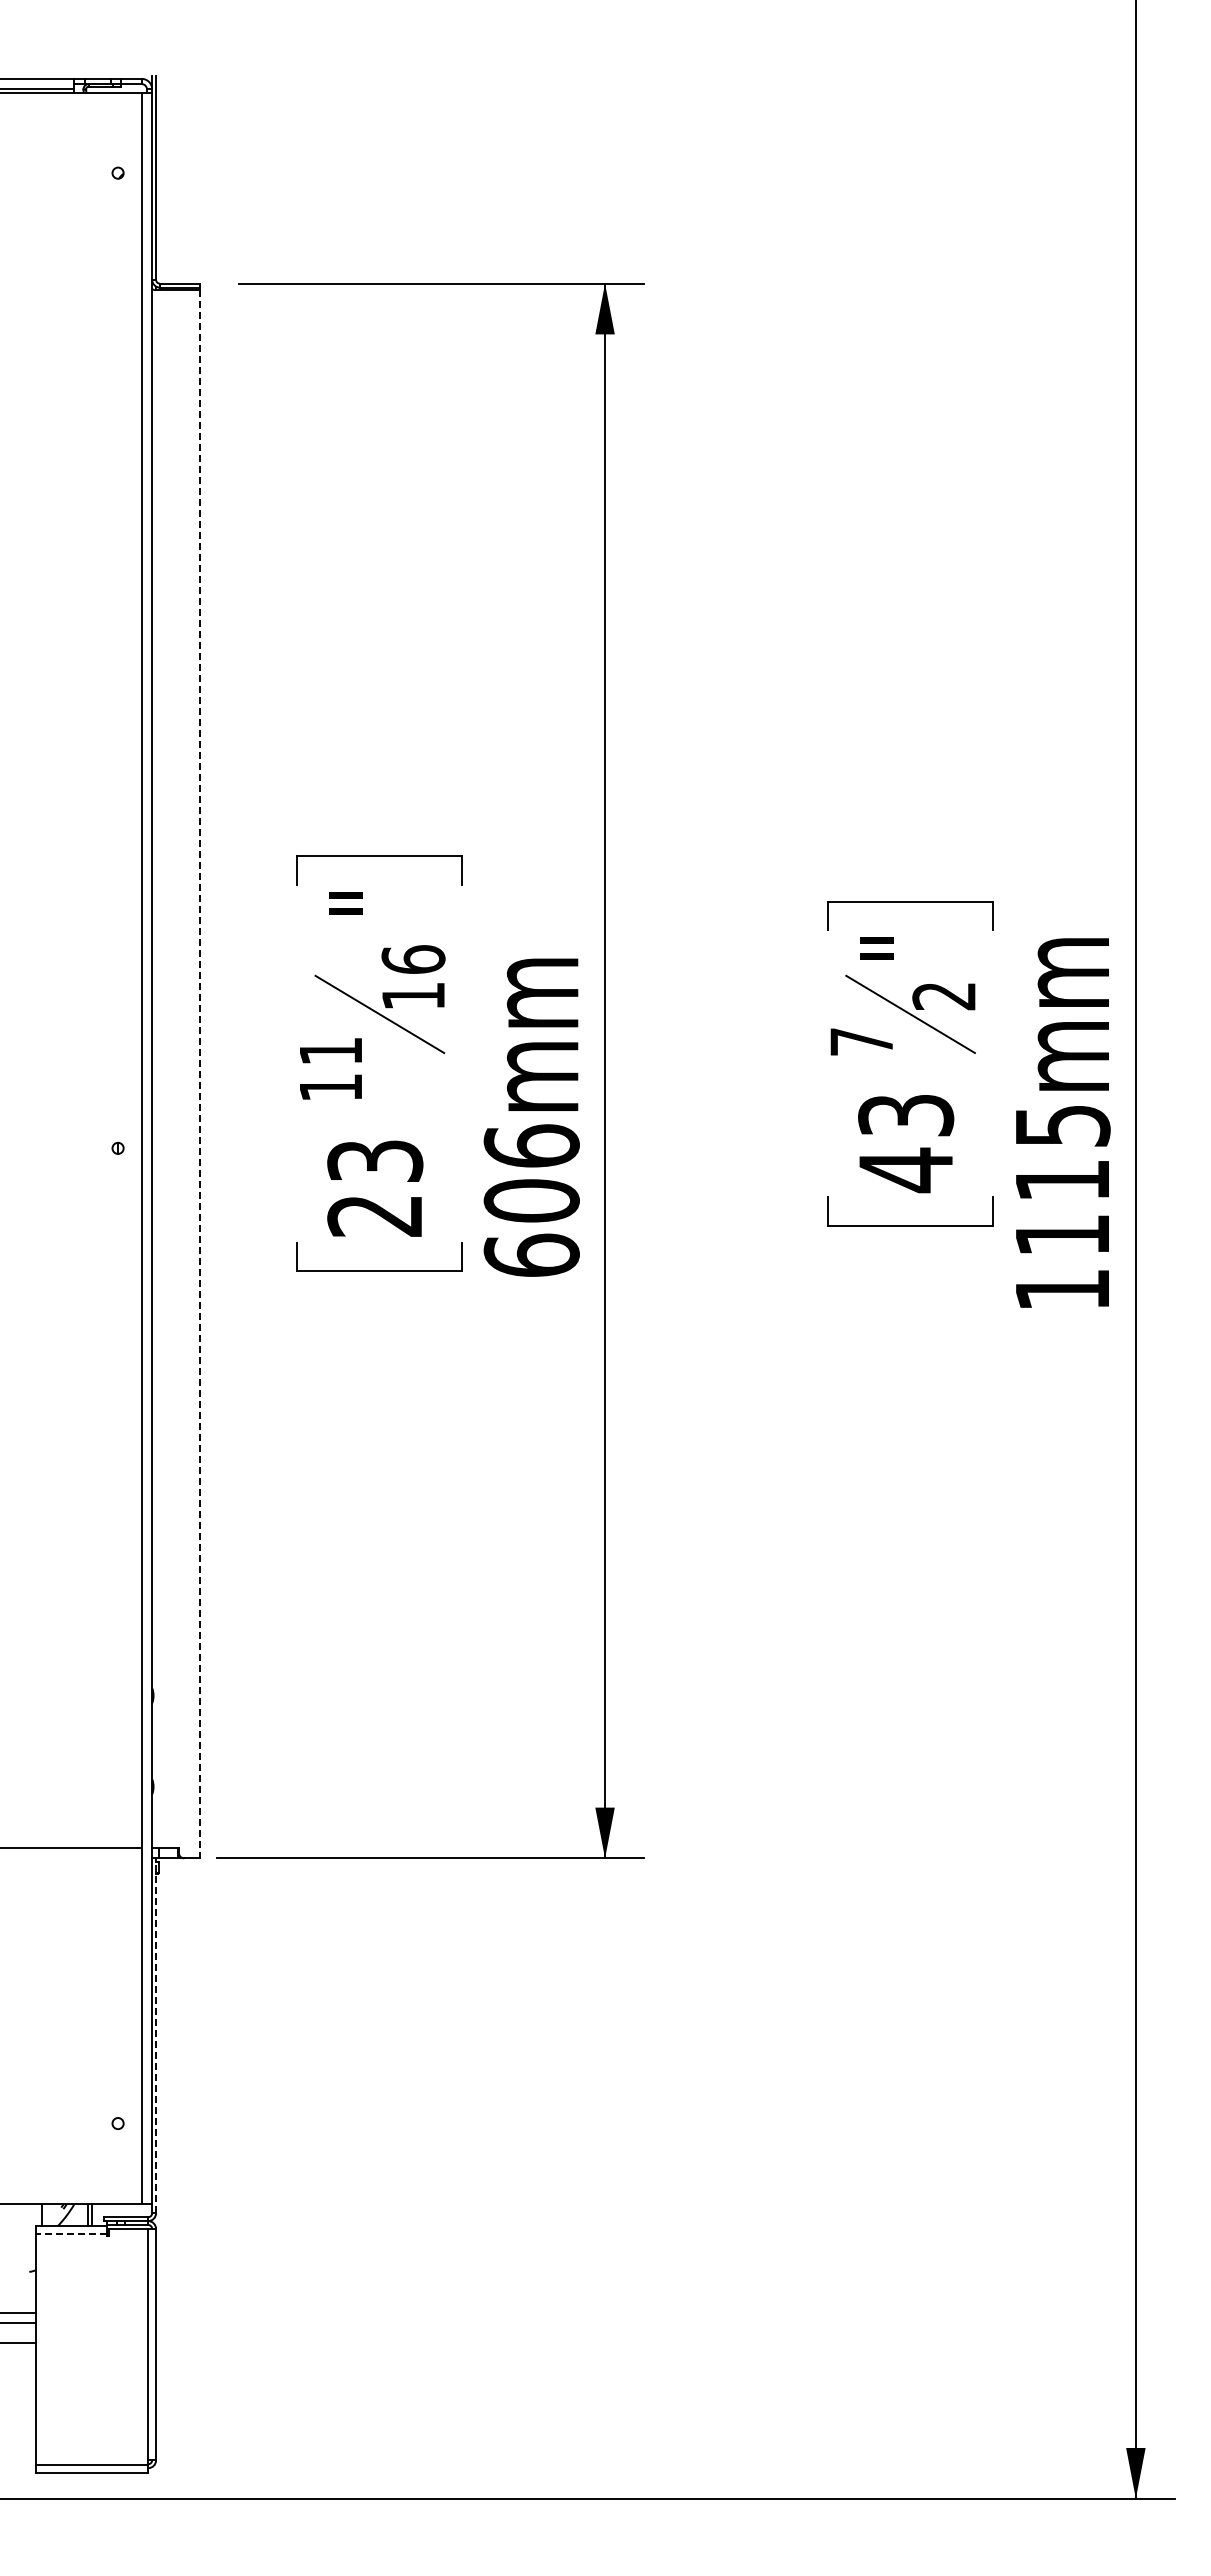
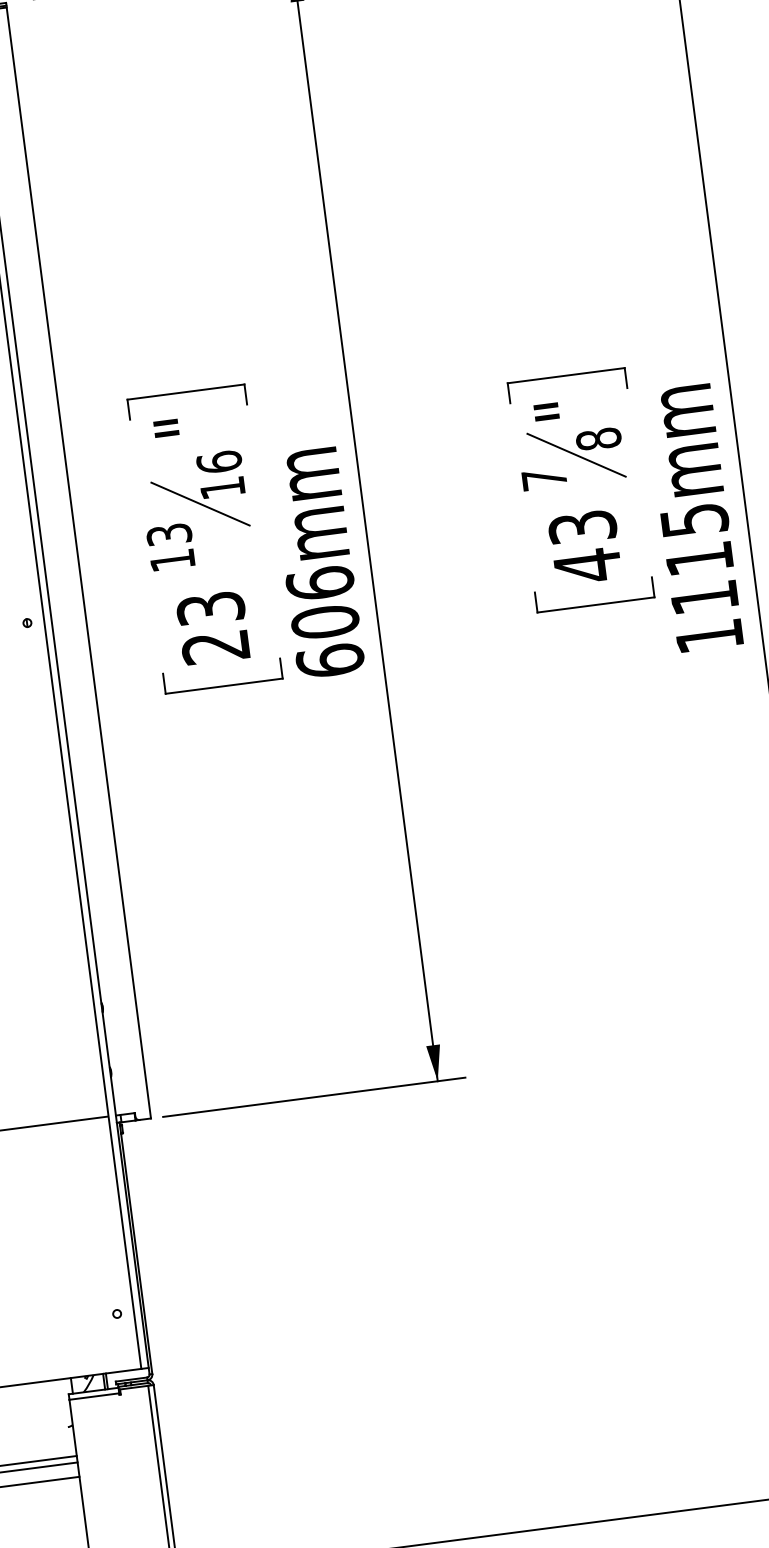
text: (944, 995) -> (598, 438), 2 -> 8
text: (330, 1051) -> (169, 534), 11 -> 13
line: (200, 1074) -> (79, 563), dashed -> solid
line: (156, 2035) -> (136, 1248), dashed -> solid
line: (71, 2234) -> (94, 1396), dashed -> solid

